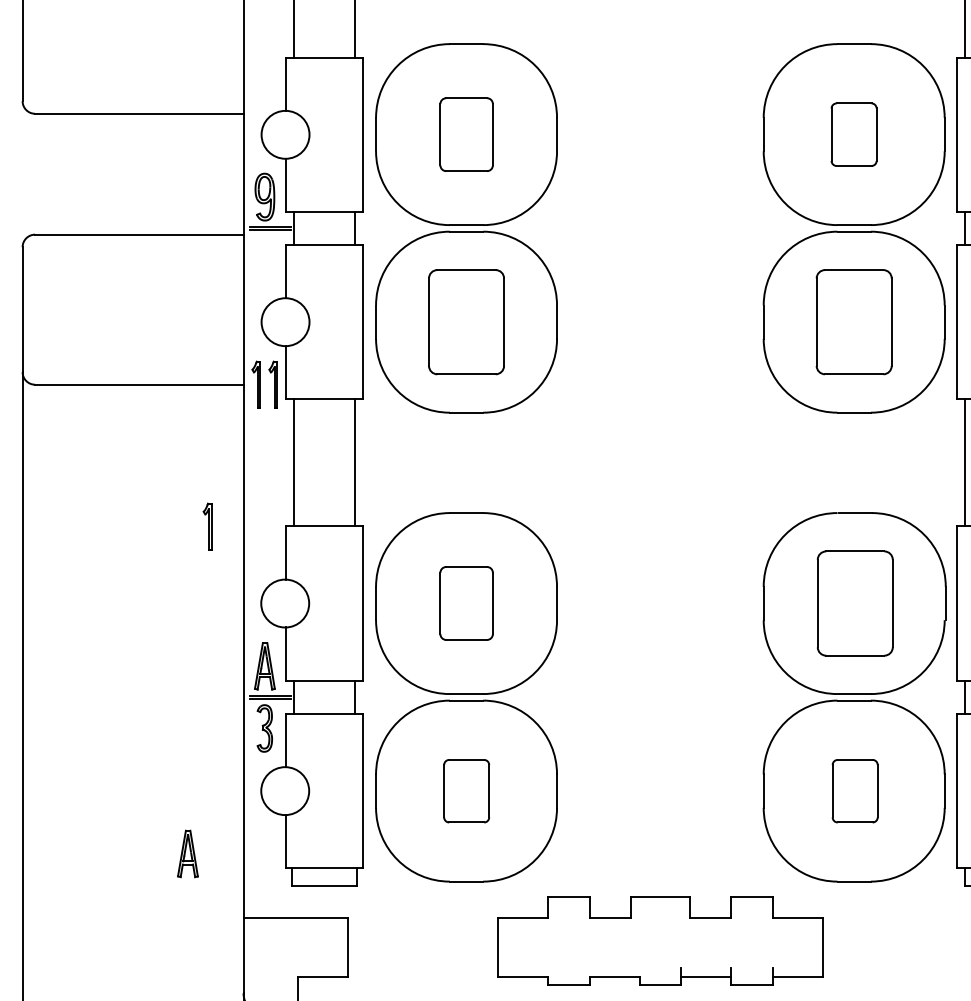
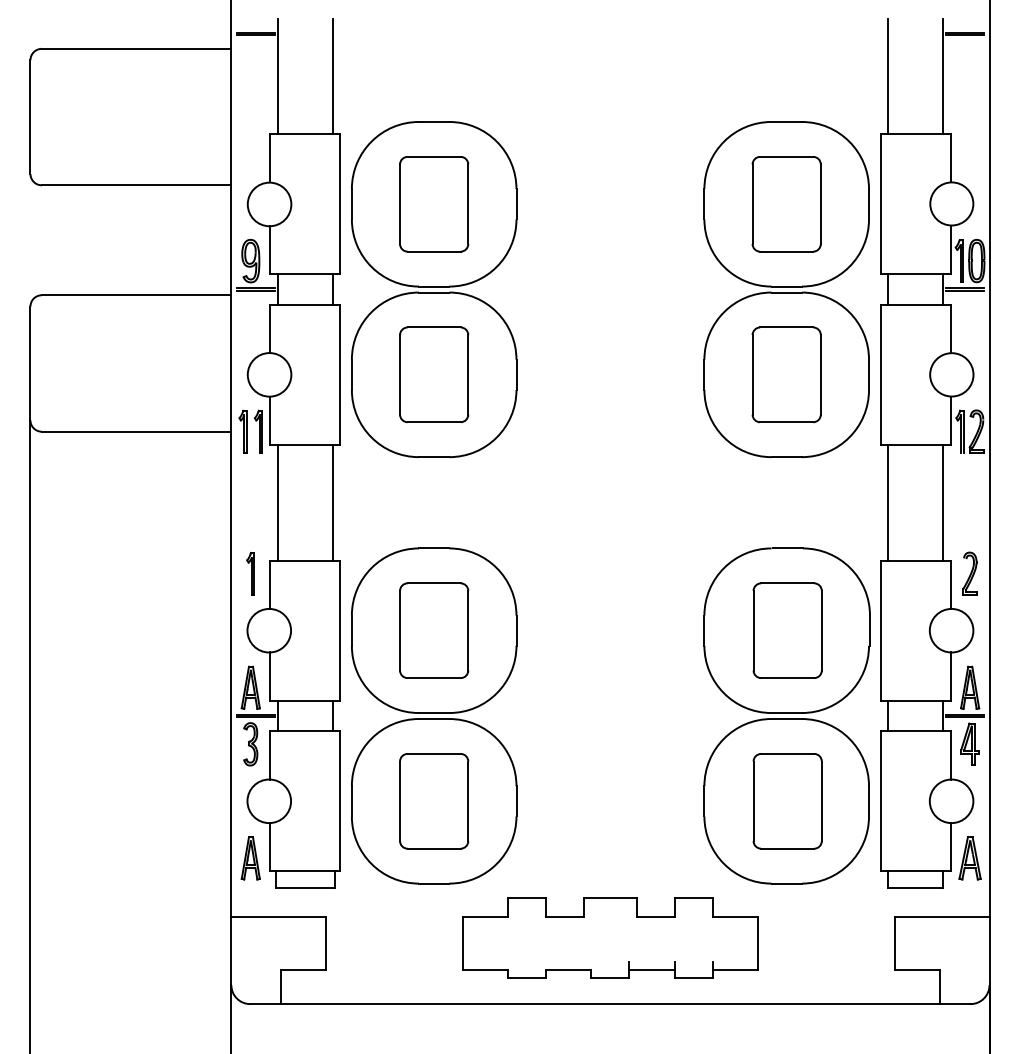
part: (466, 134) -> (434, 204), size x1.43
part: (853, 134) -> (786, 204), size x1.67
part: (207, 526) -> (250, 573), moved
part: (466, 603) -> (434, 630), size x1.43
part: (466, 791) -> (434, 801), size x1.67
part: (855, 791) -> (787, 801), size x1.67
part: (187, 854) -> (250, 858), moved

